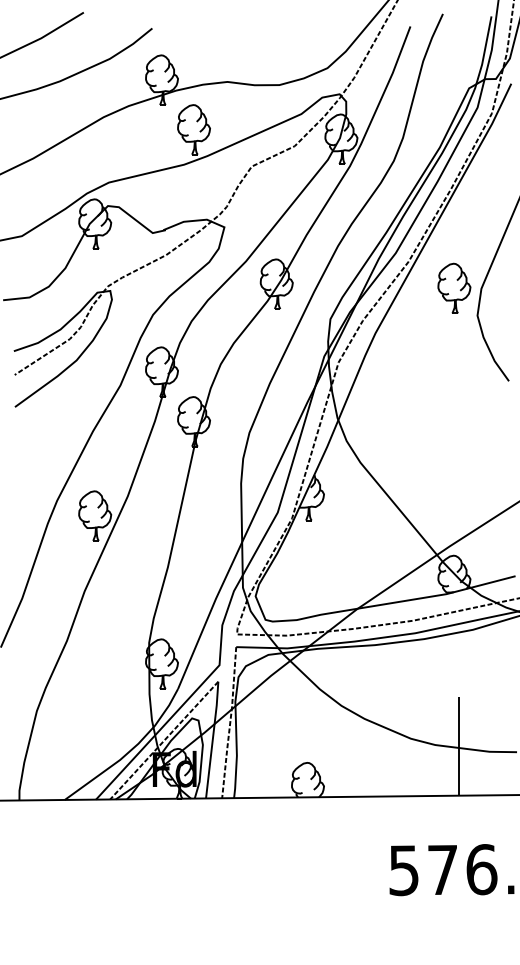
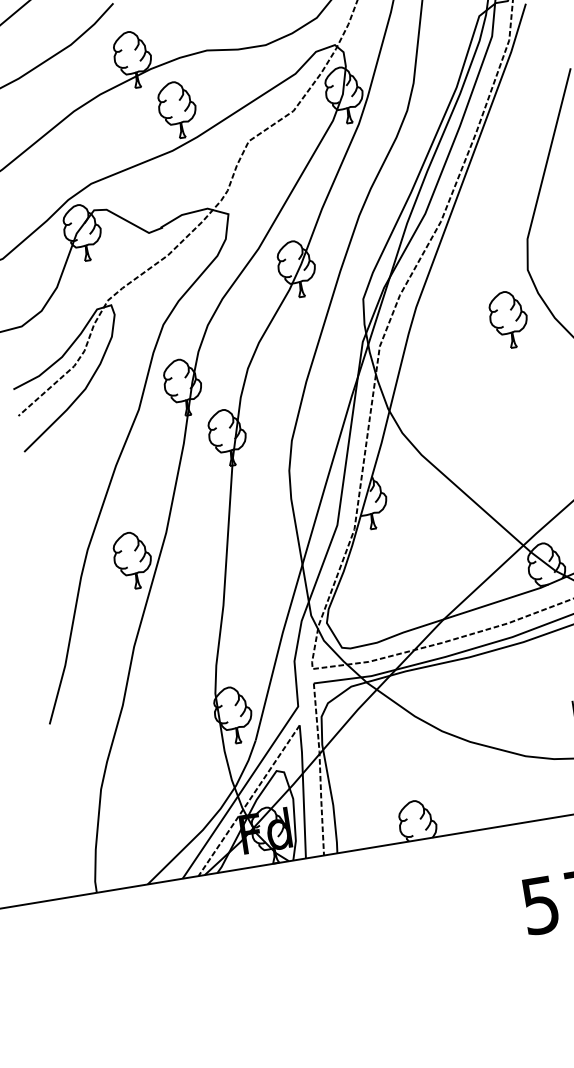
part: (454, 287) -> (508, 318), moved

